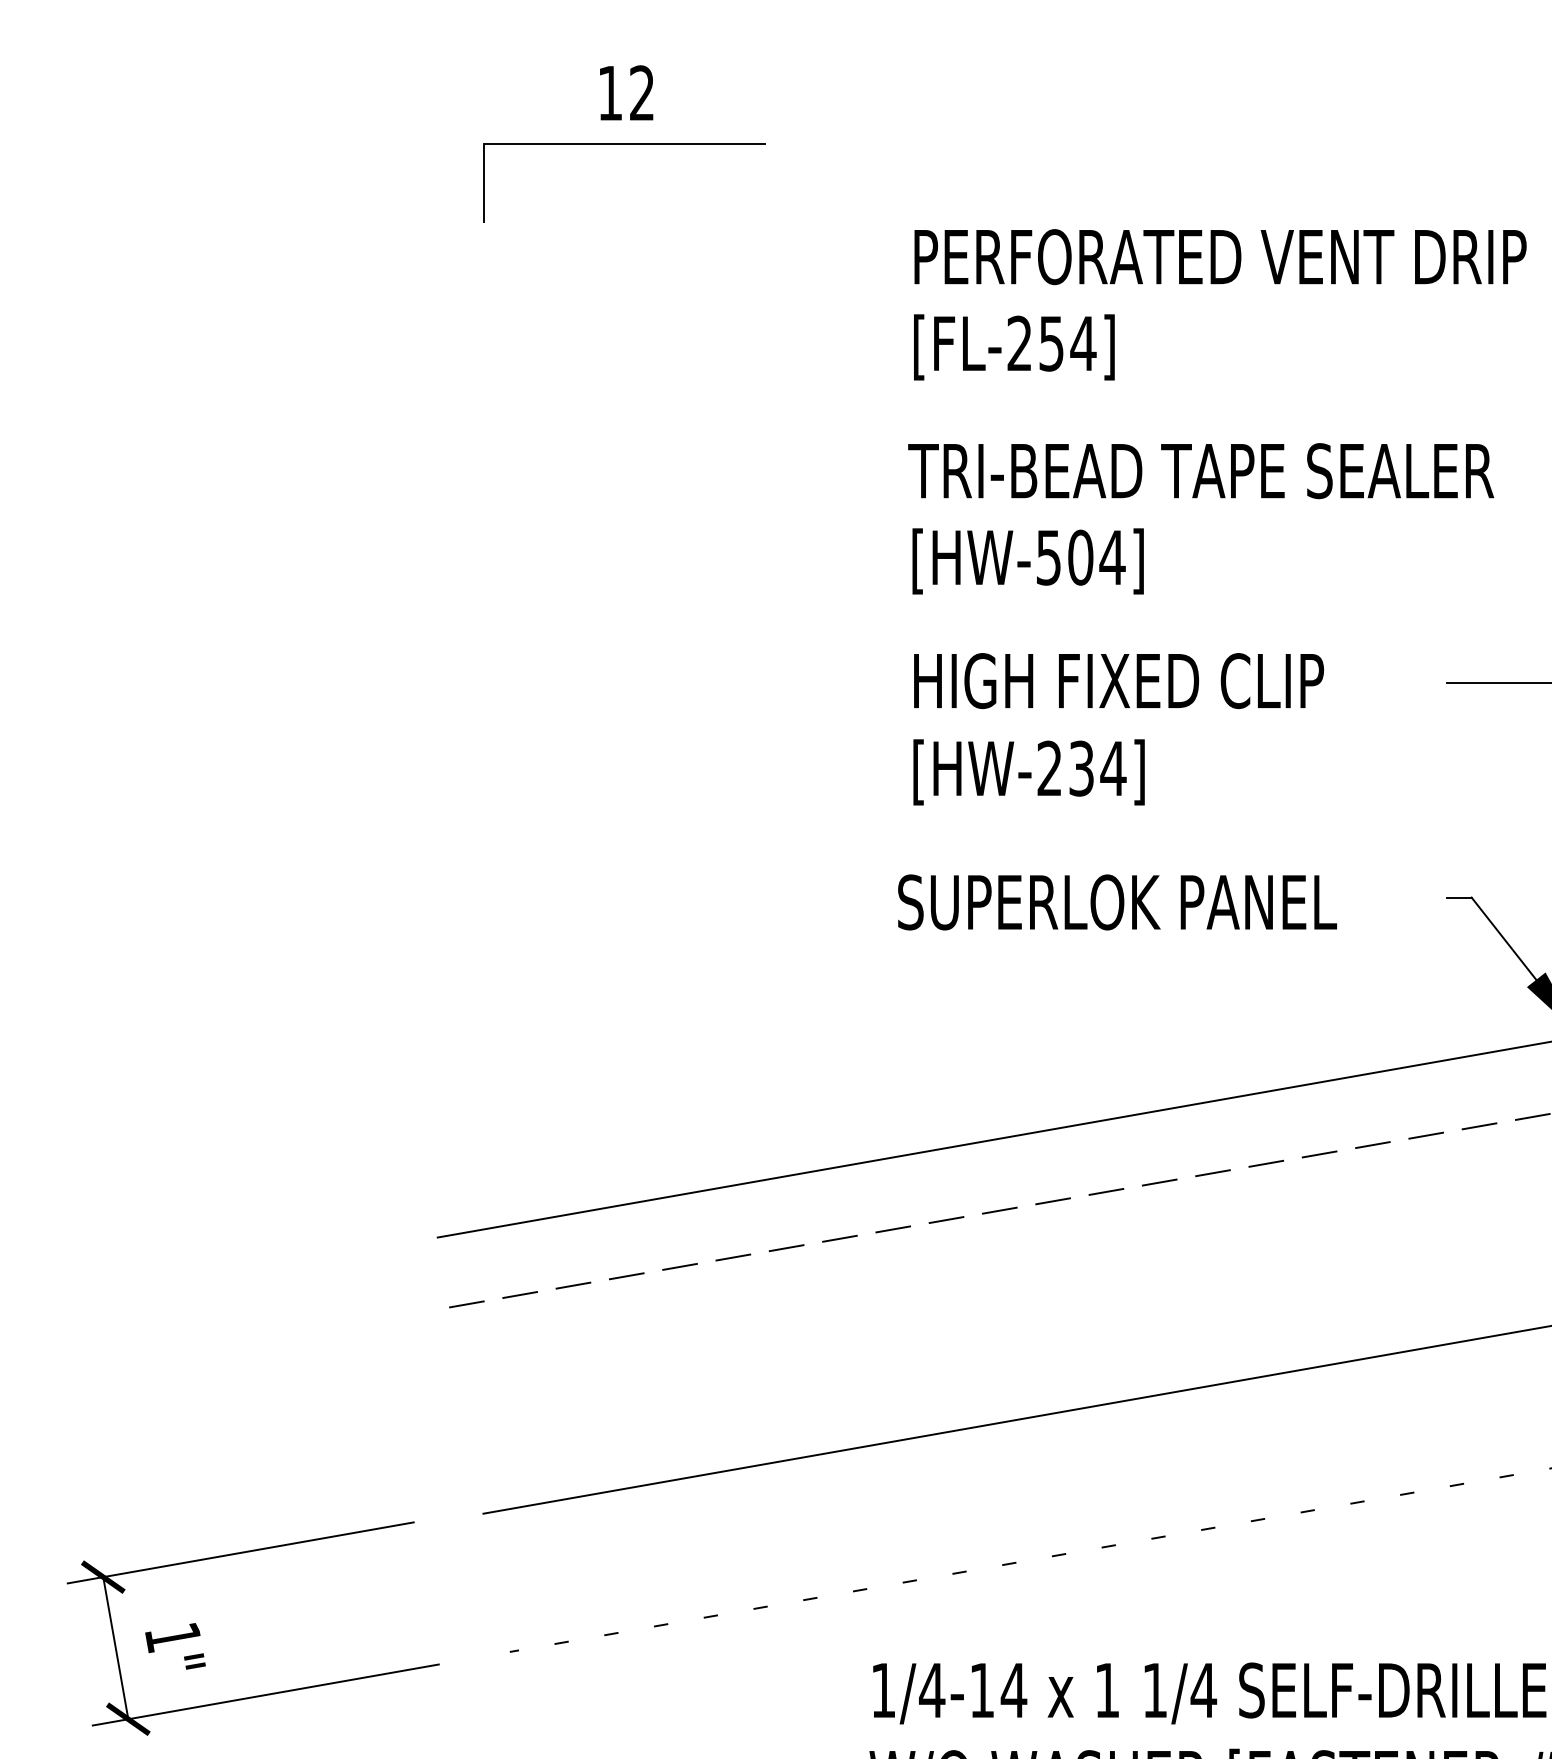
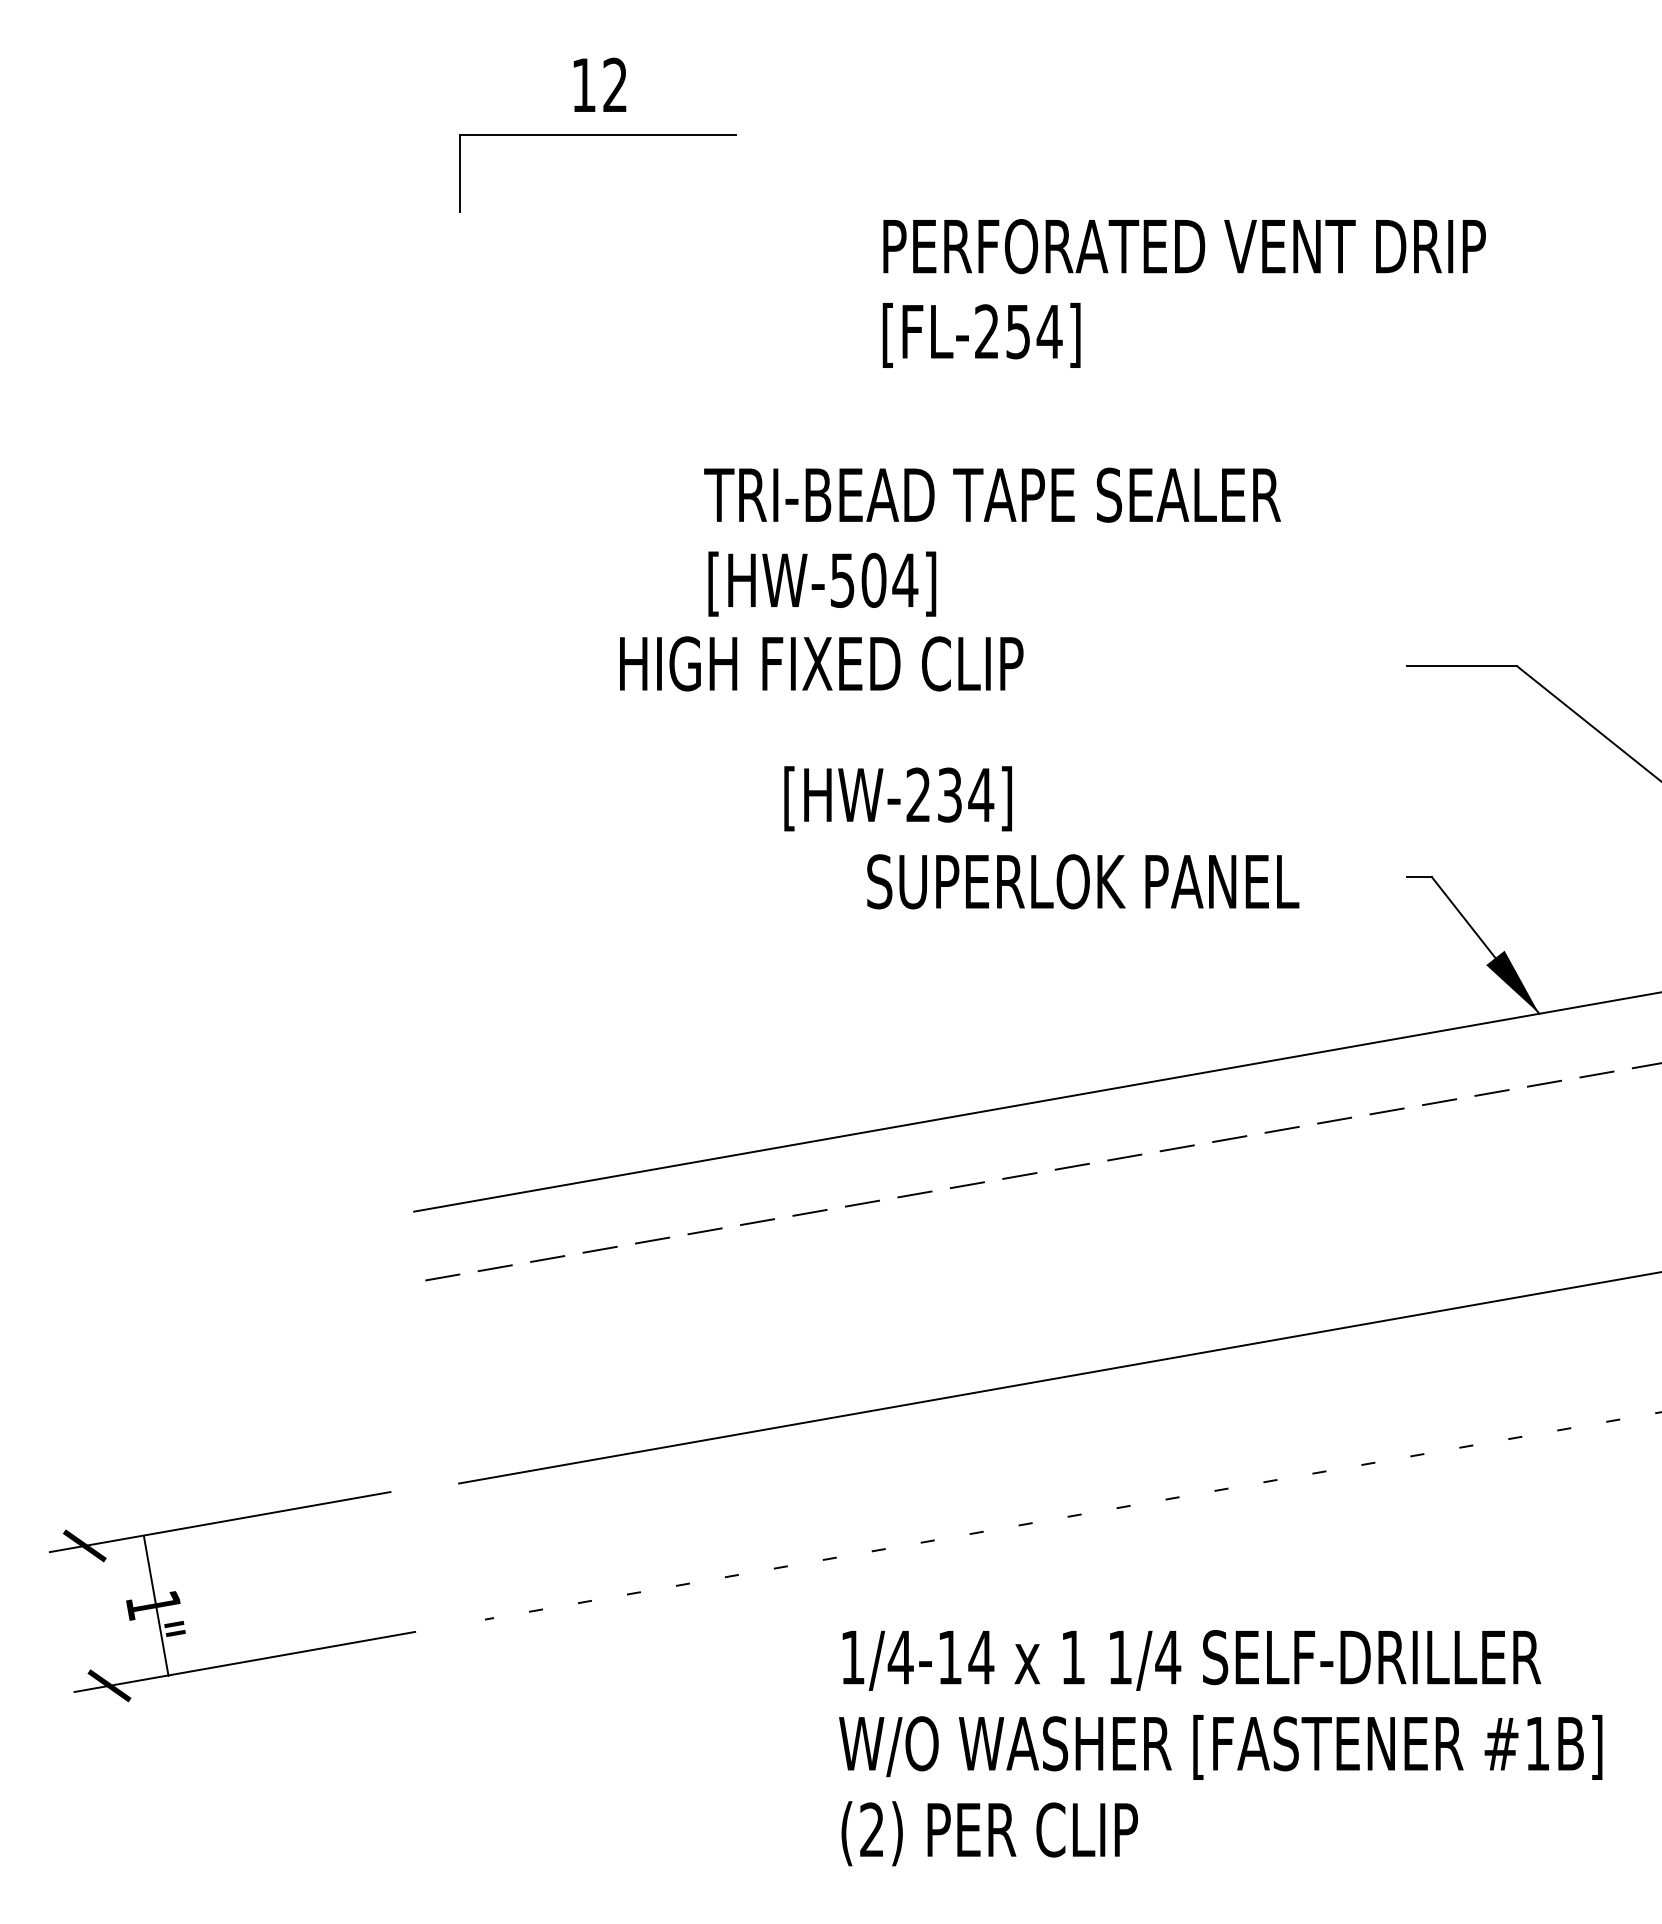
text: (1201, 518) -> (992, 541), moved
text: (1118, 680) -> (821, 663), moved
text: (1028, 772) -> (897, 798), moved
line: (115, 1647) -> (155, 1605), moved

